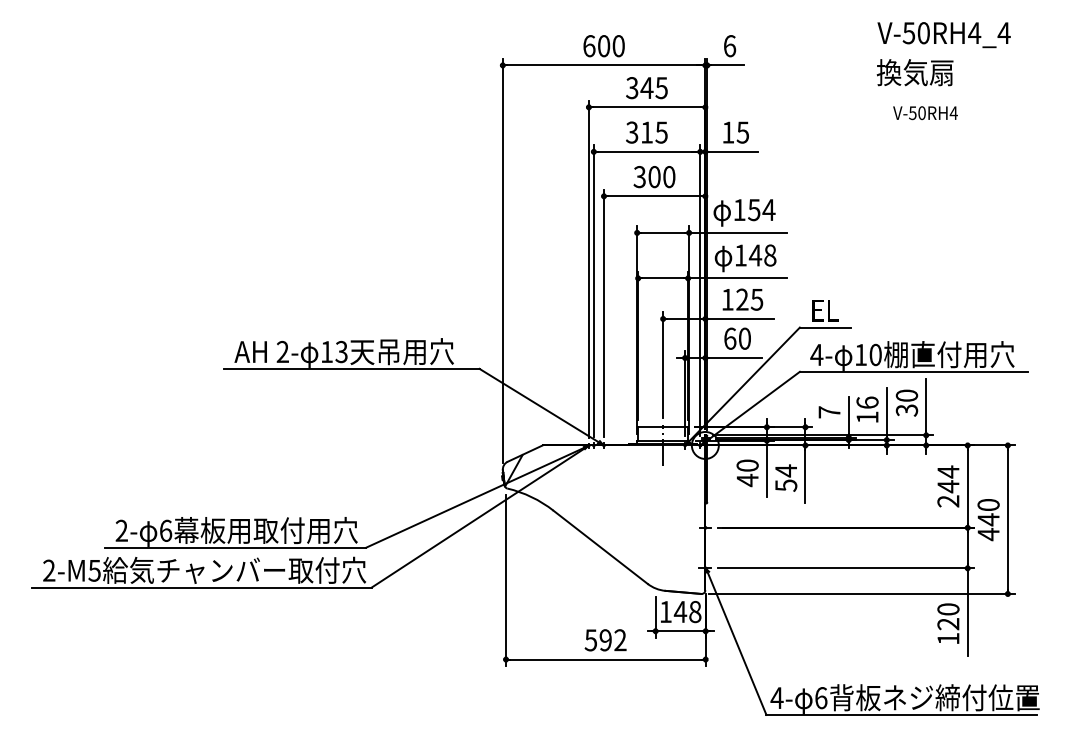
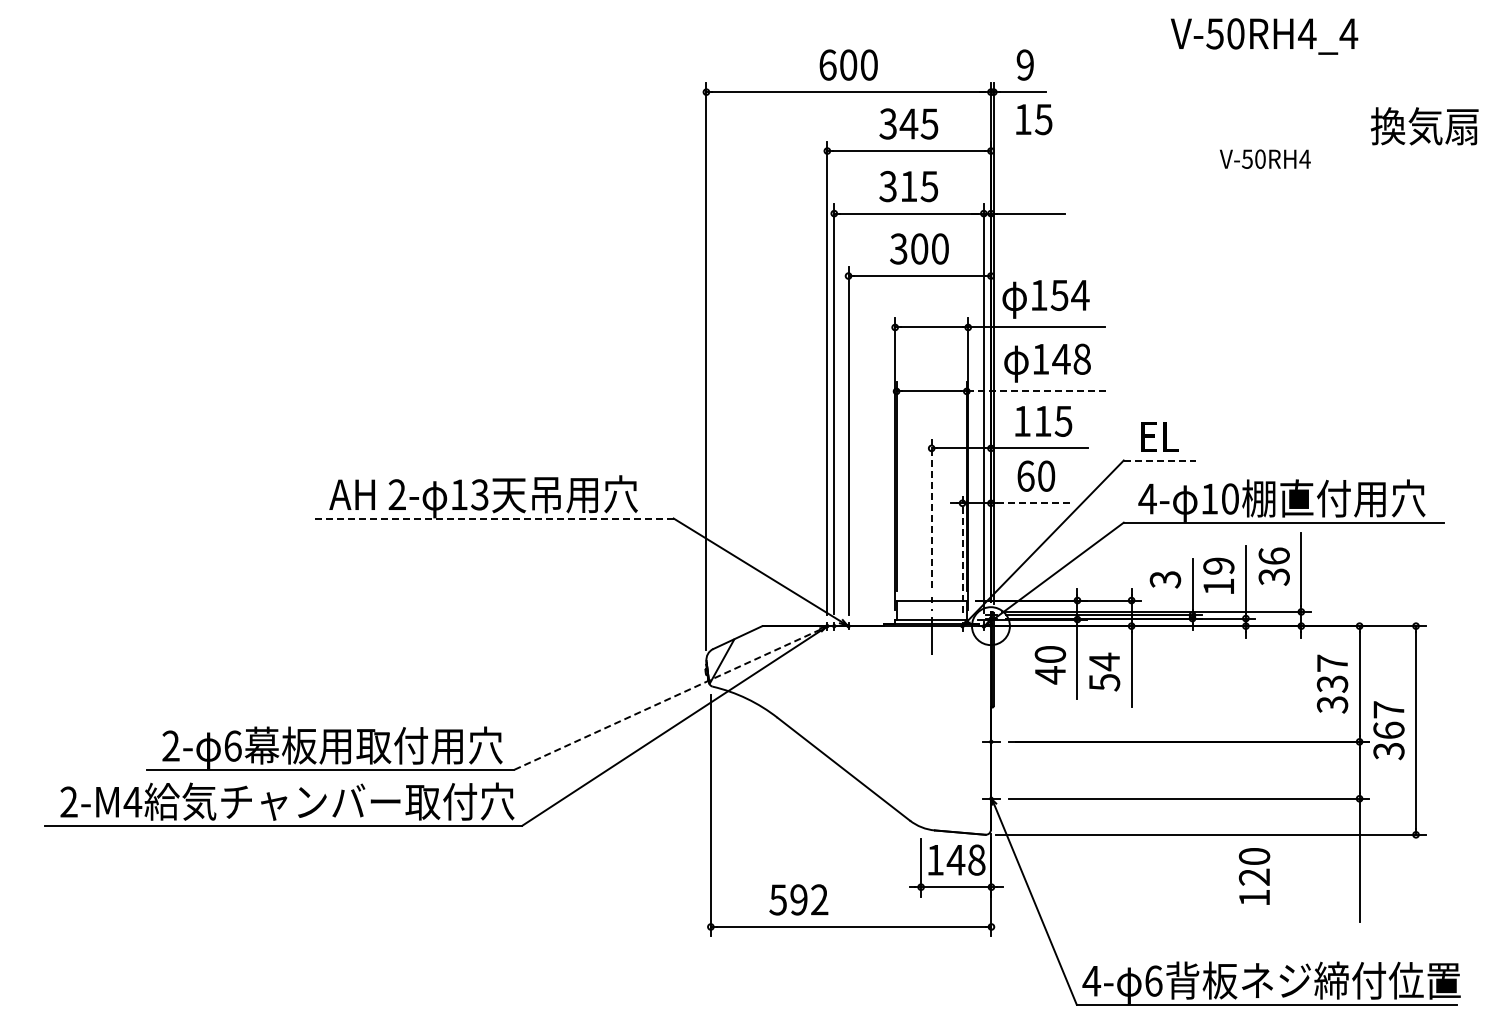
text: (944, 35) -> (1264, 36), moved
text: (729, 45) -> (1025, 64), 6 -> 9
text: (914, 72) -> (1424, 126), moved
text: (925, 112) -> (1265, 158), moved
text: (736, 132) -> (1034, 119), moved
line: (737, 278) -> (1036, 391), solid -> dashed
text: (742, 299) -> (1042, 420), 125 -> 115
line: (825, 327) -> (1159, 460), solid -> dashed
line: (735, 358) -> (1033, 503), solid -> dashed
line: (663, 364) -> (931, 512), solid -> dashed
line: (352, 368) -> (494, 518), solid -> dashed
line: (685, 393) -> (962, 553), solid -> dashed
text: (906, 395) -> (1273, 555), 30 -> 36
text: (867, 402) -> (1218, 565), 16 -> 19
text: (829, 412) -> (1165, 579), 7 -> 3
text: (948, 486) -> (1332, 683), 244 -> 337
line: (477, 496) -> (670, 698), solid -> dashed
text: (988, 519) -> (1388, 730), 440 -> 367
text: (94, 570) -> (132, 802), 2-M5 -> 2-M4
text: (948, 623) -> (1254, 876), moved
text: (605, 640) -> (798, 899), moved

